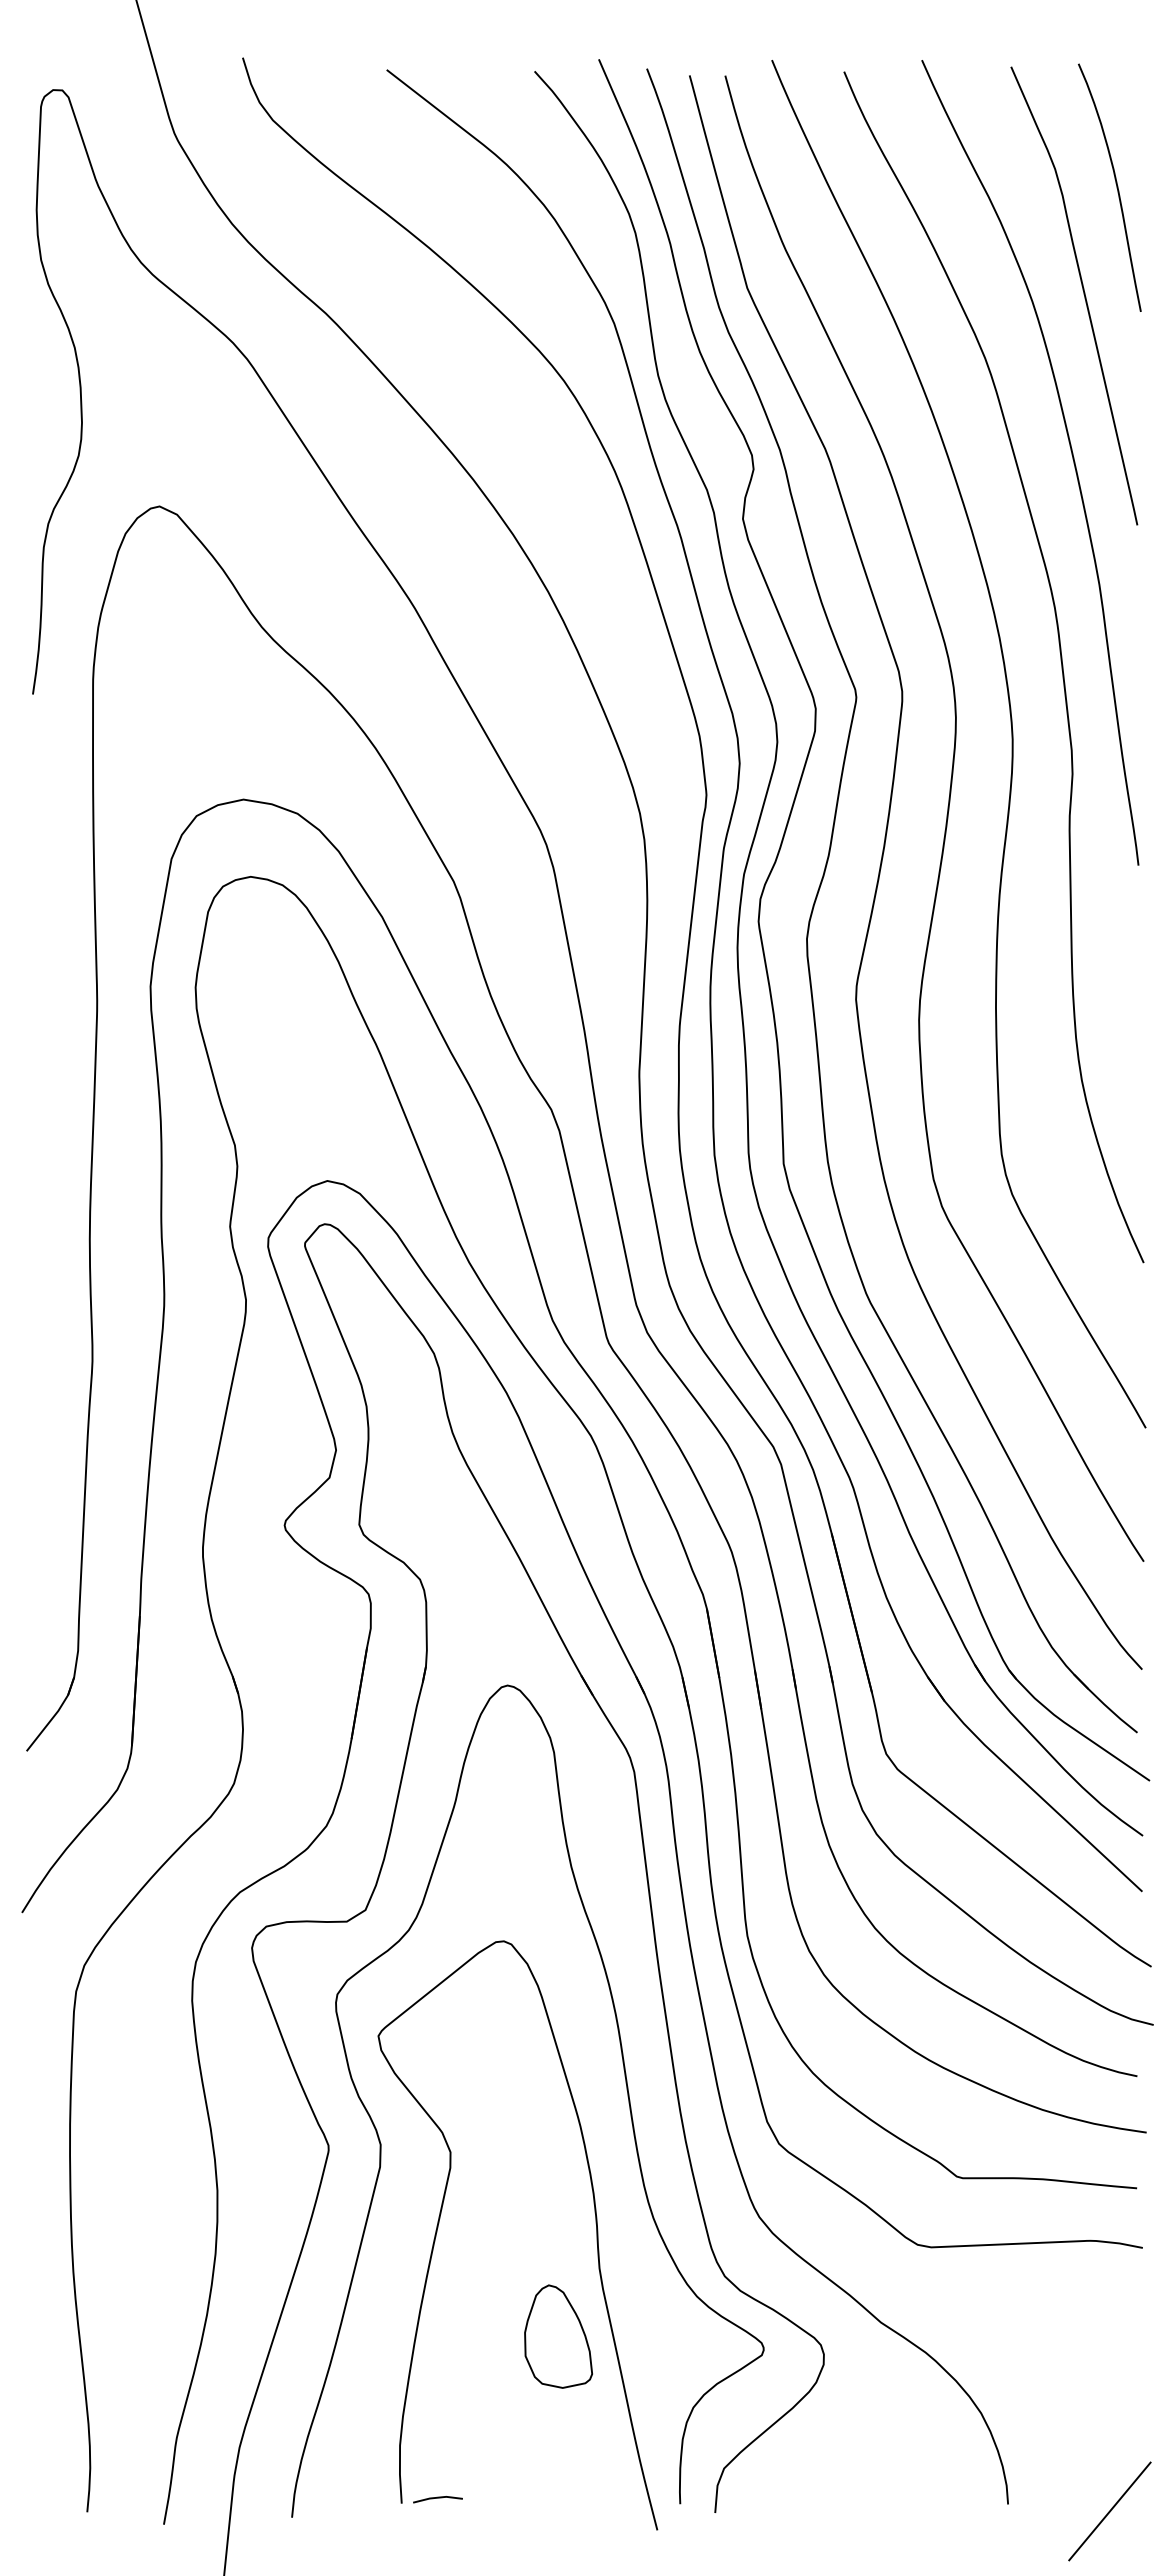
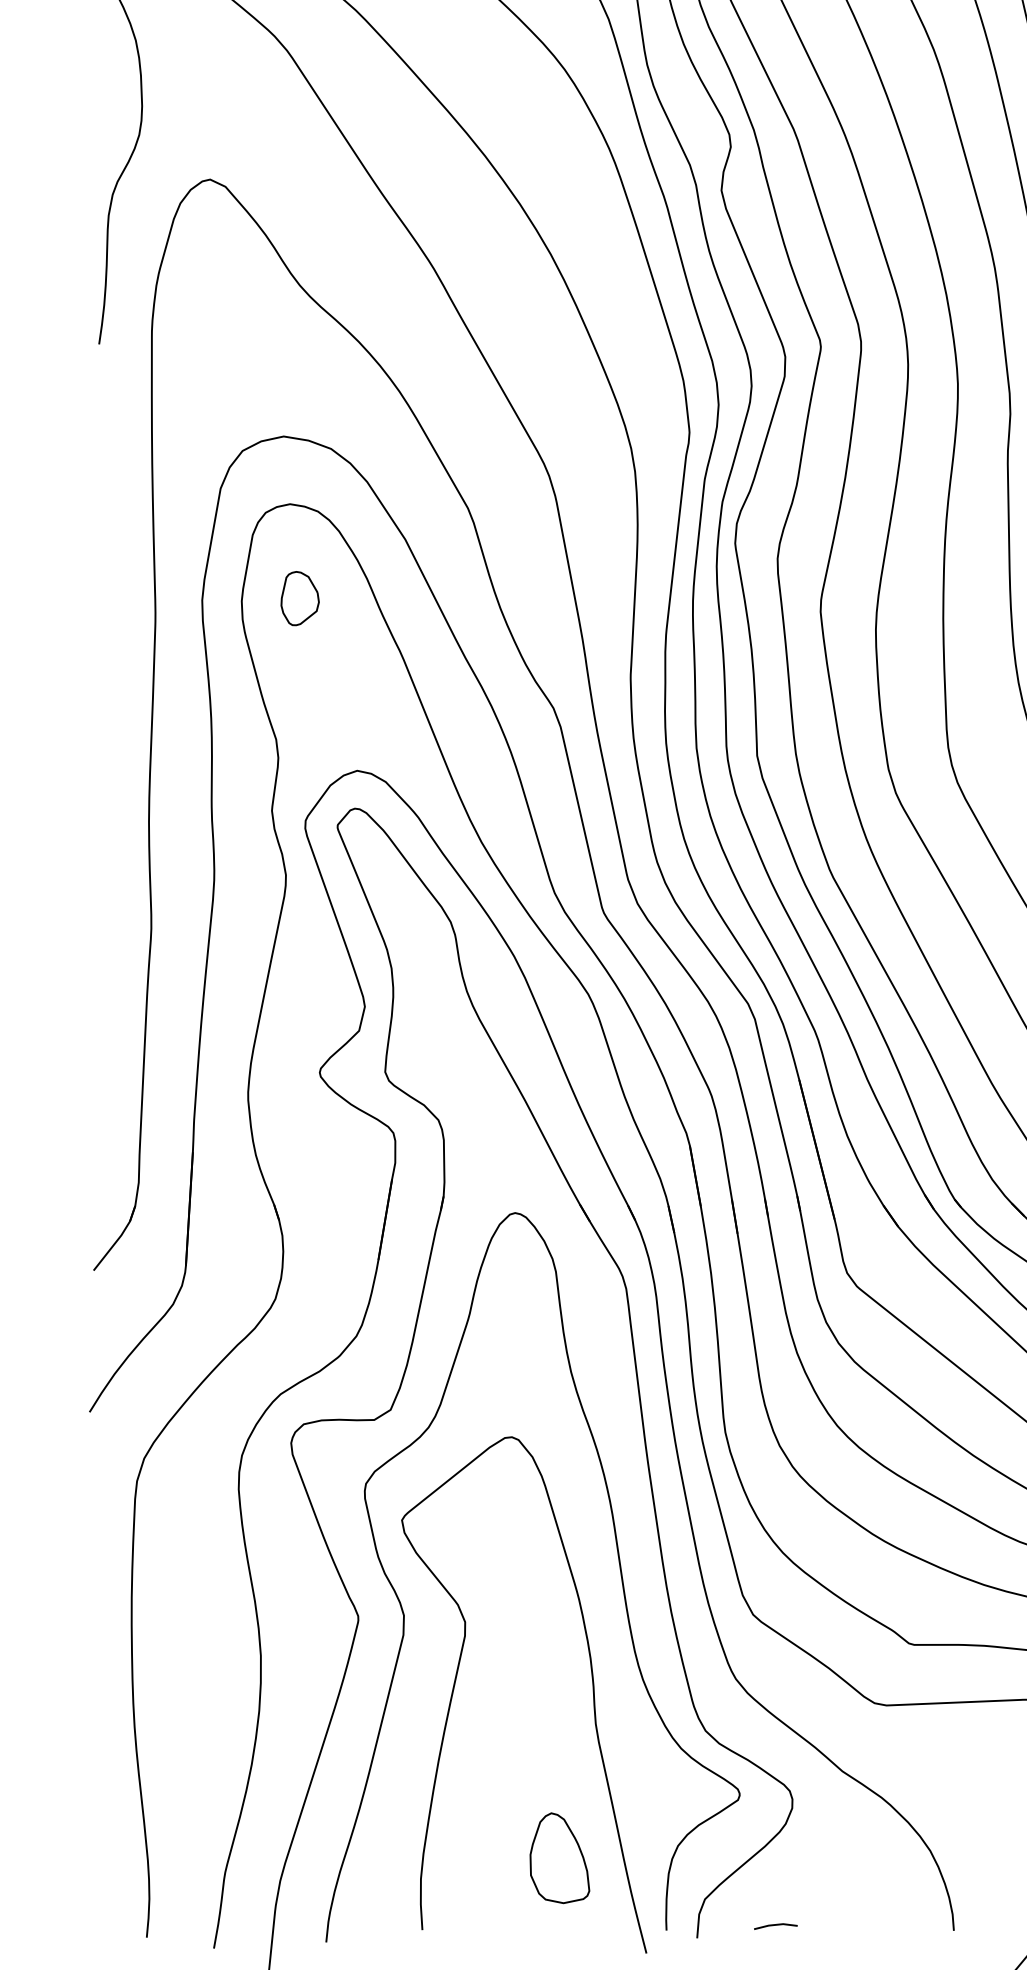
part: (262, 984) -> (300, 598), added
part: (558, 2336) -> (559, 1858), moved
line: (437, 2498) -> (775, 1925), moved

